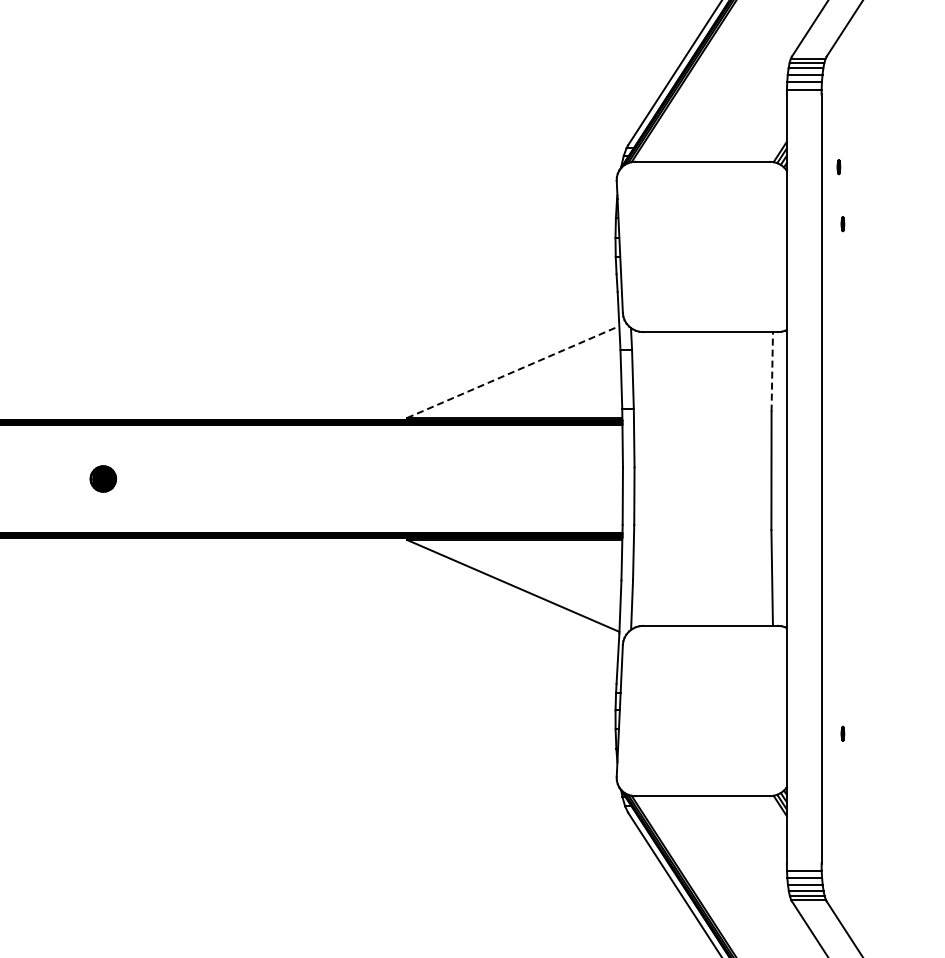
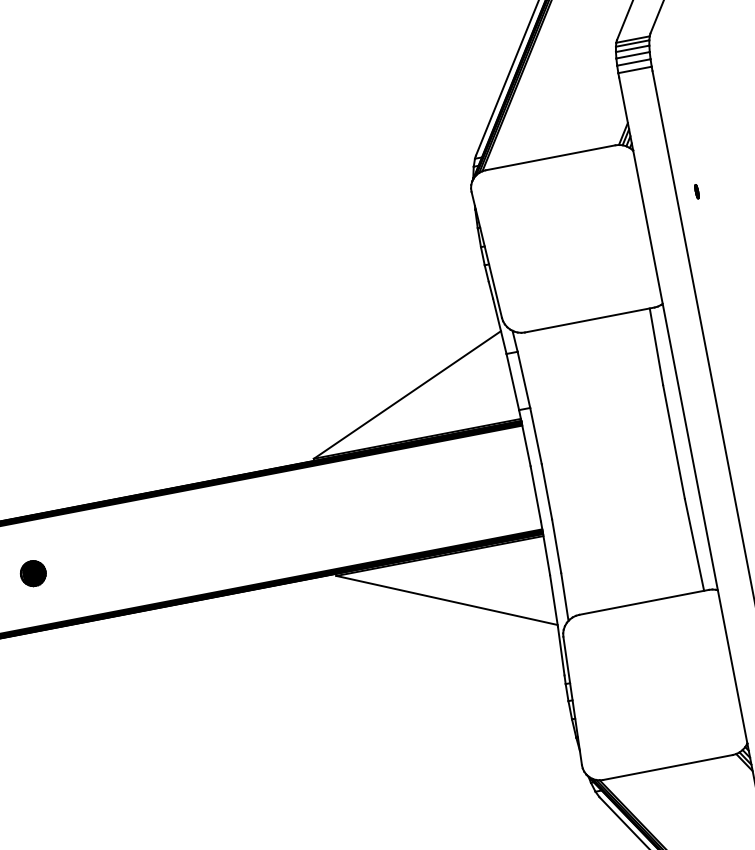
part: (838, 167) -> (682, 138), removed
line: (772, 371) -> (656, 346), dashed -> solid
line: (513, 372) -> (407, 395), dashed -> solid

